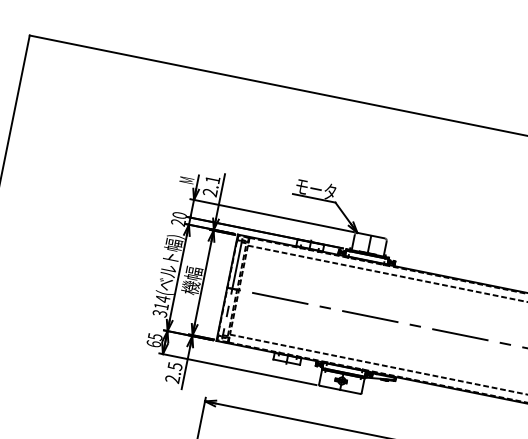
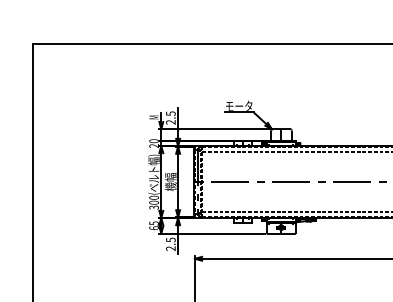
text: (212, 179) -> (170, 113), 2.1 -> 2.5
text: (161, 301) -> (153, 199), 314( -> 300(

